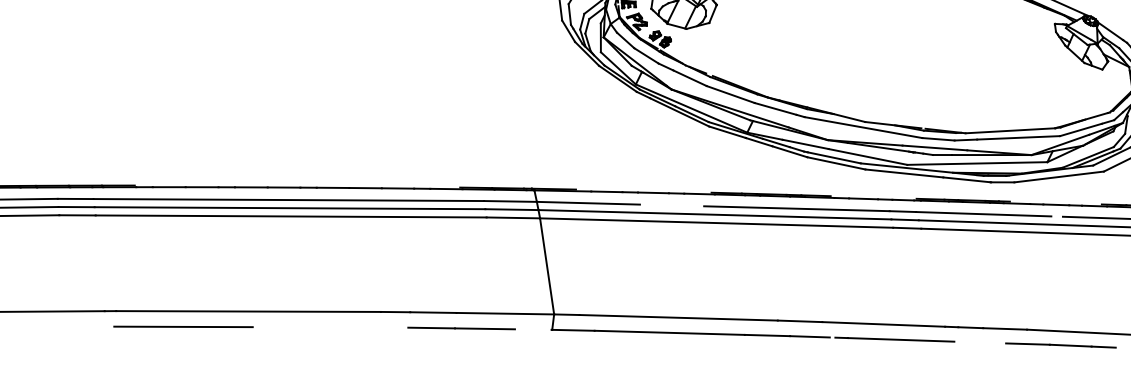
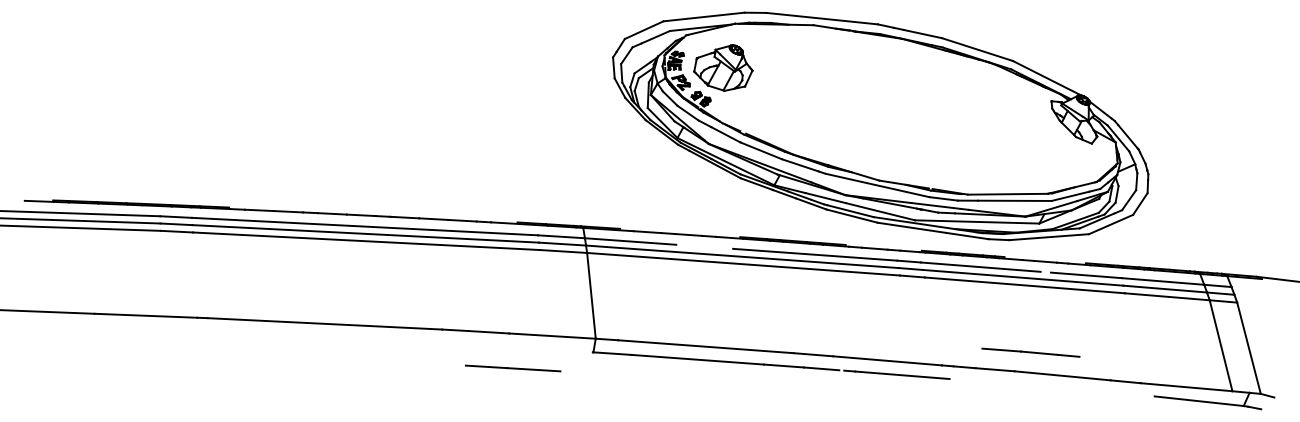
line: (183, 326) -> (266, 334), removed
line: (462, 328) -> (513, 368), moved
line: (1060, 345) -> (1030, 352), moved

